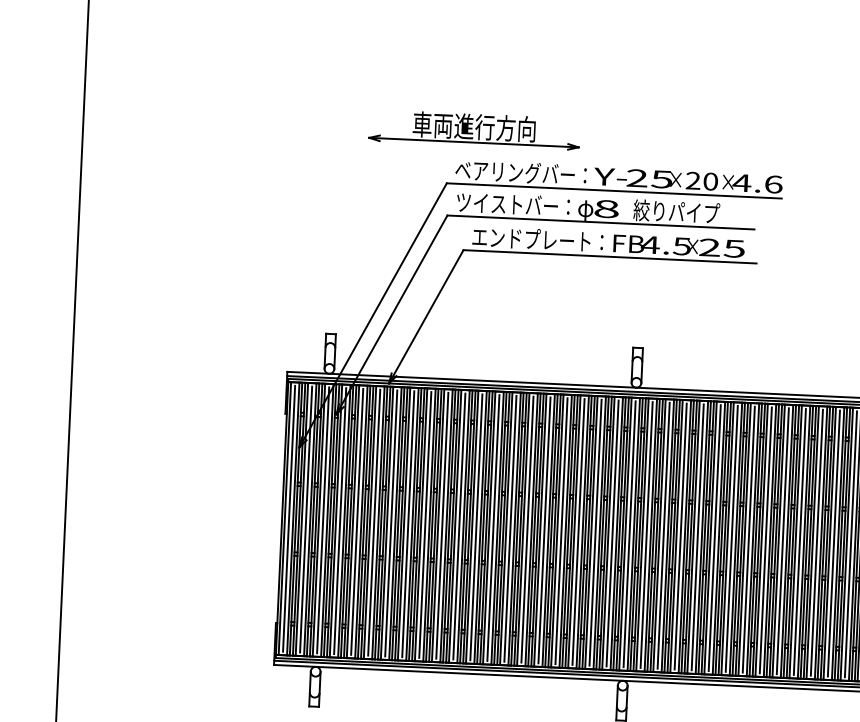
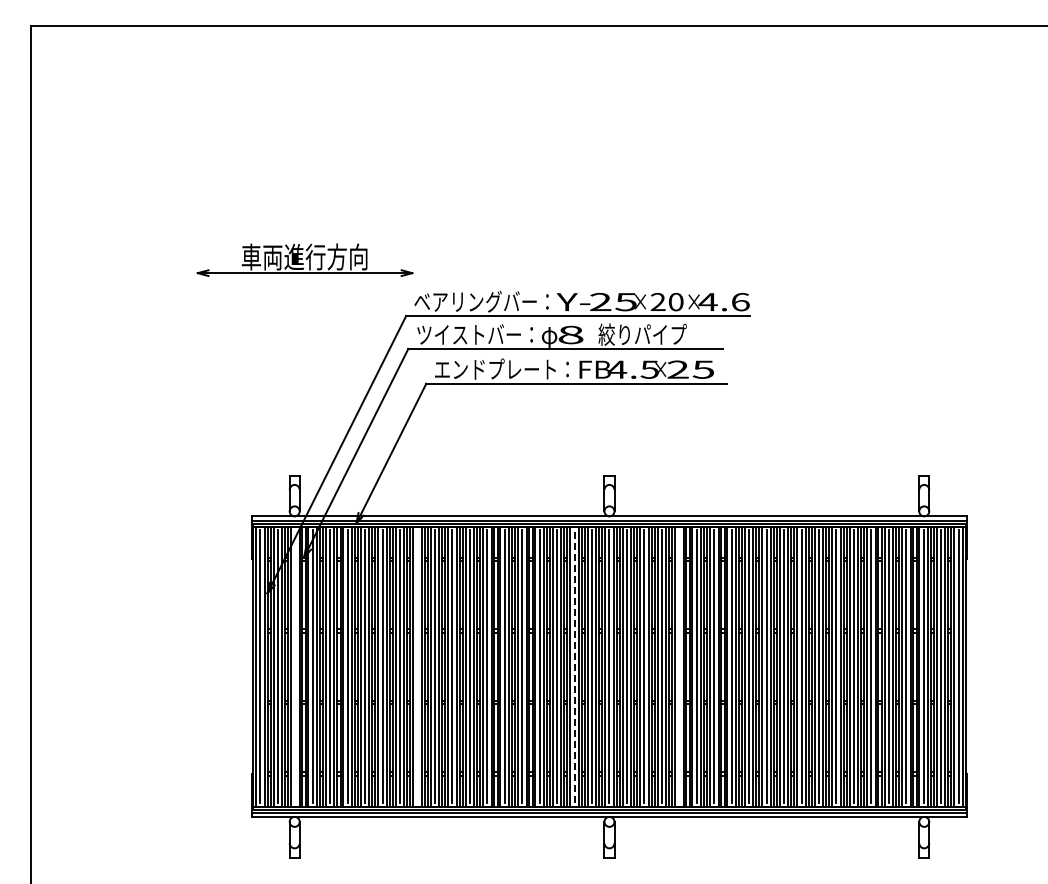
part: (474, 129) -> (304, 259), moved
line: (323, 520) -> (295, 666), removed
line: (442, 525) -> (417, 666), removed
line: (595, 532) -> (574, 666), solid -> dashed
line: (697, 537) -> (679, 666), removed

